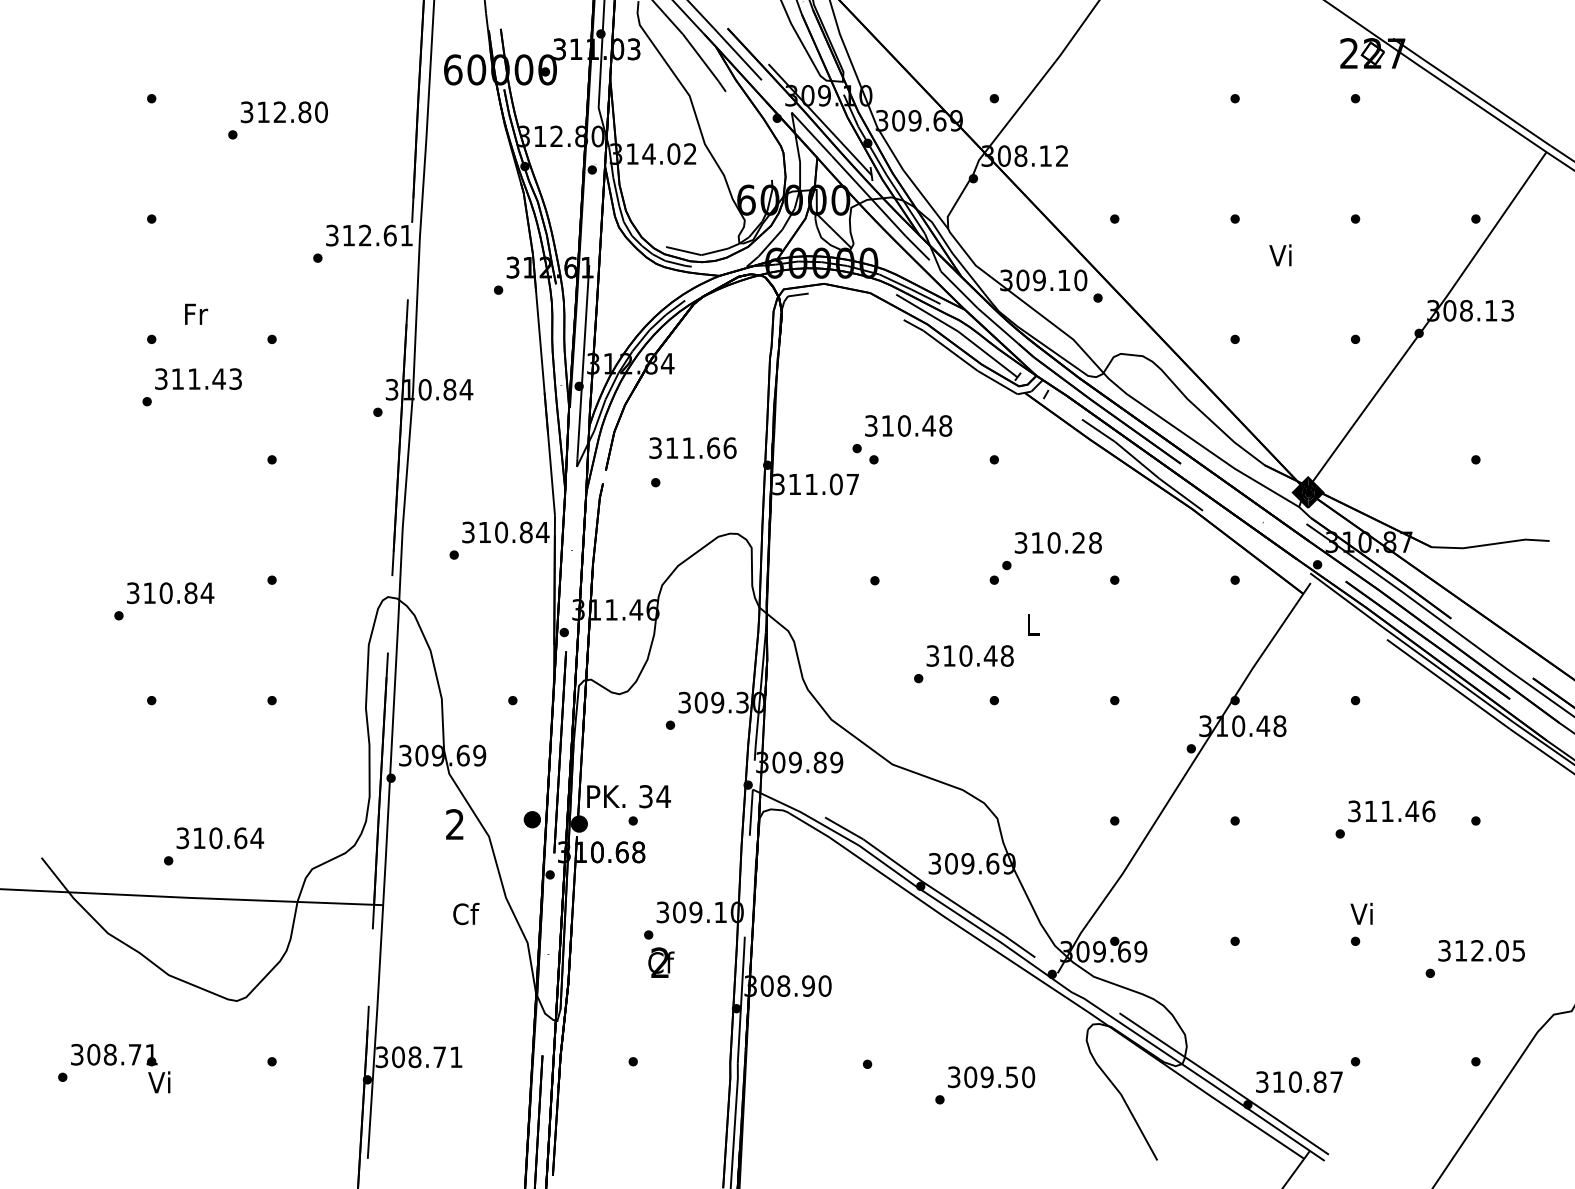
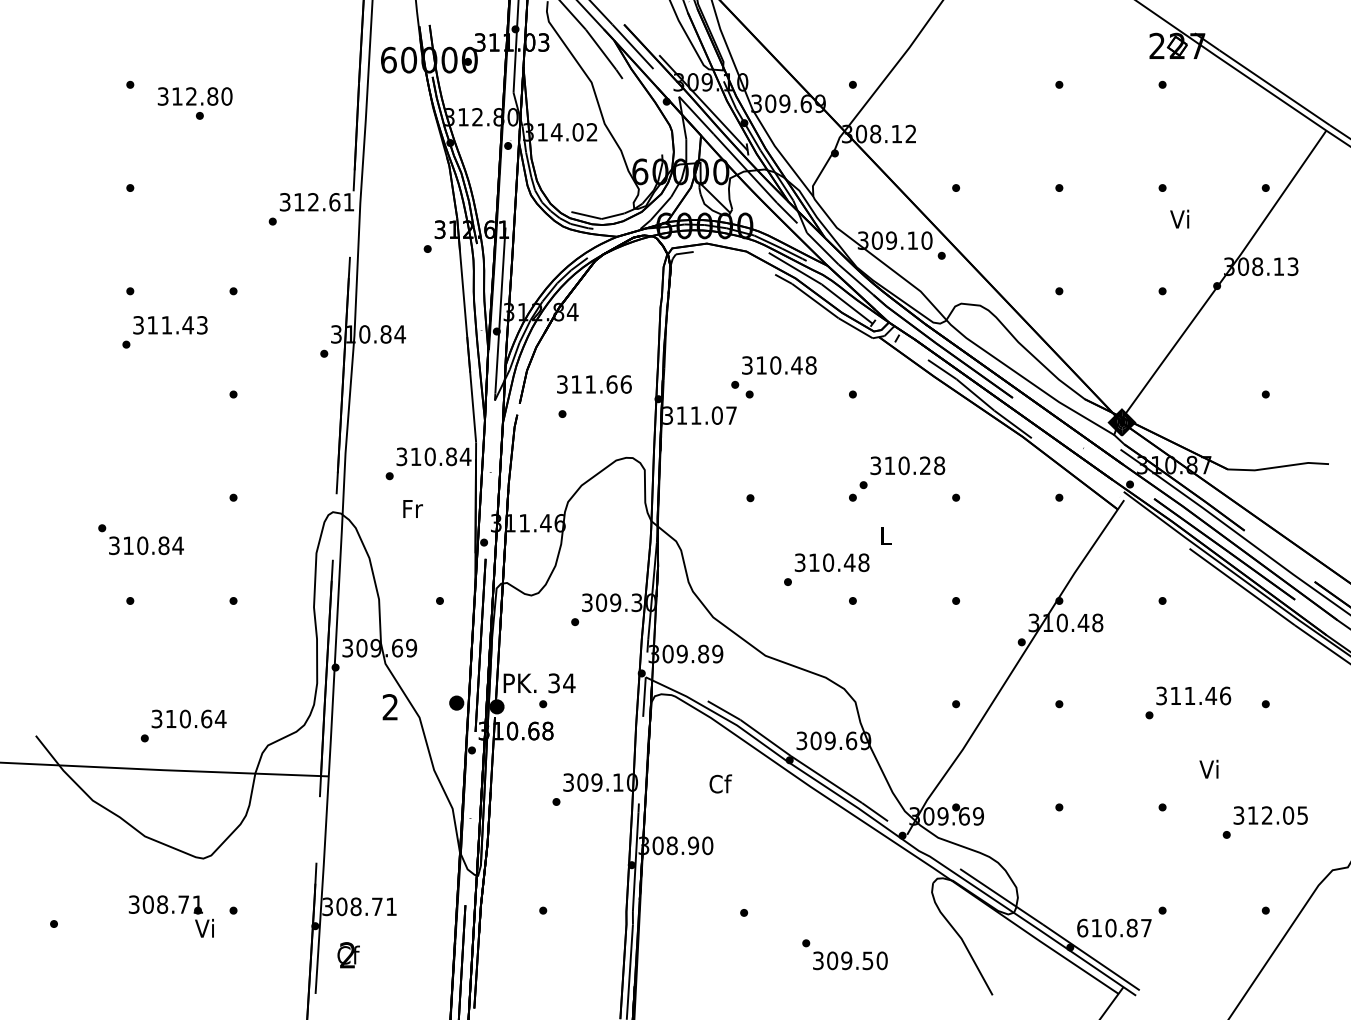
text: (283, 112) -> (194, 96), moved
text: (1280, 255) -> (1179, 219), moved
text: (196, 313) -> (413, 508), moved
text: (170, 593) -> (146, 546), moved
text: (466, 913) -> (720, 783), moved
text: (1361, 913) -> (1208, 768), moved
text: (661, 962) -> (348, 955), moved
text: (120, 1068) -> (171, 916), moved
text: (991, 1077) -> (850, 961), moved
text: (1262, 1081) -> (1082, 927), 310.87 -> 610.87

